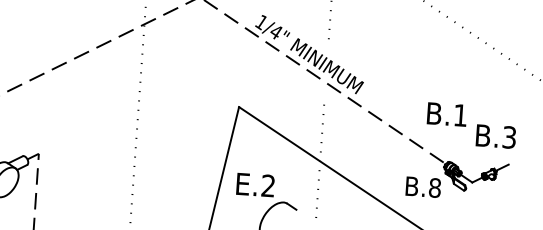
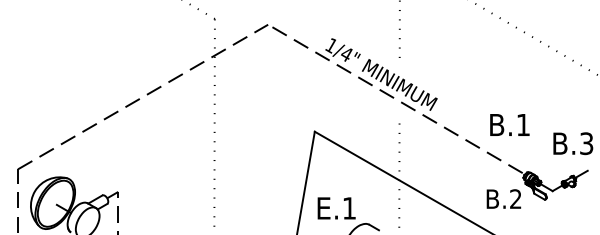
text: (446, 114) -> (509, 124), moved
text: (267, 185) -> (348, 208), E.2 -> E.1
text: (434, 188) -> (515, 199), B.8 -> B.2

